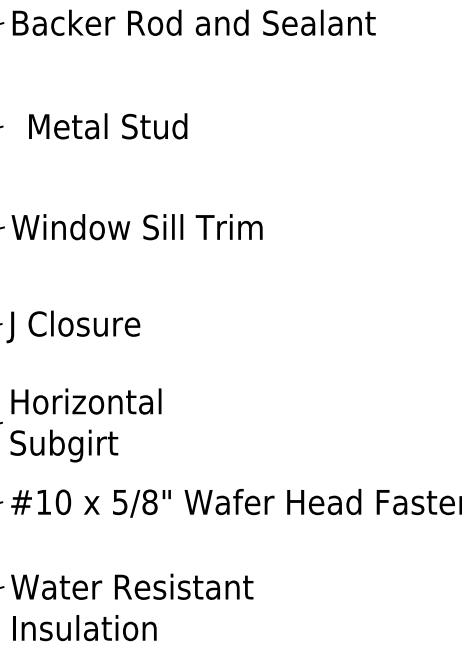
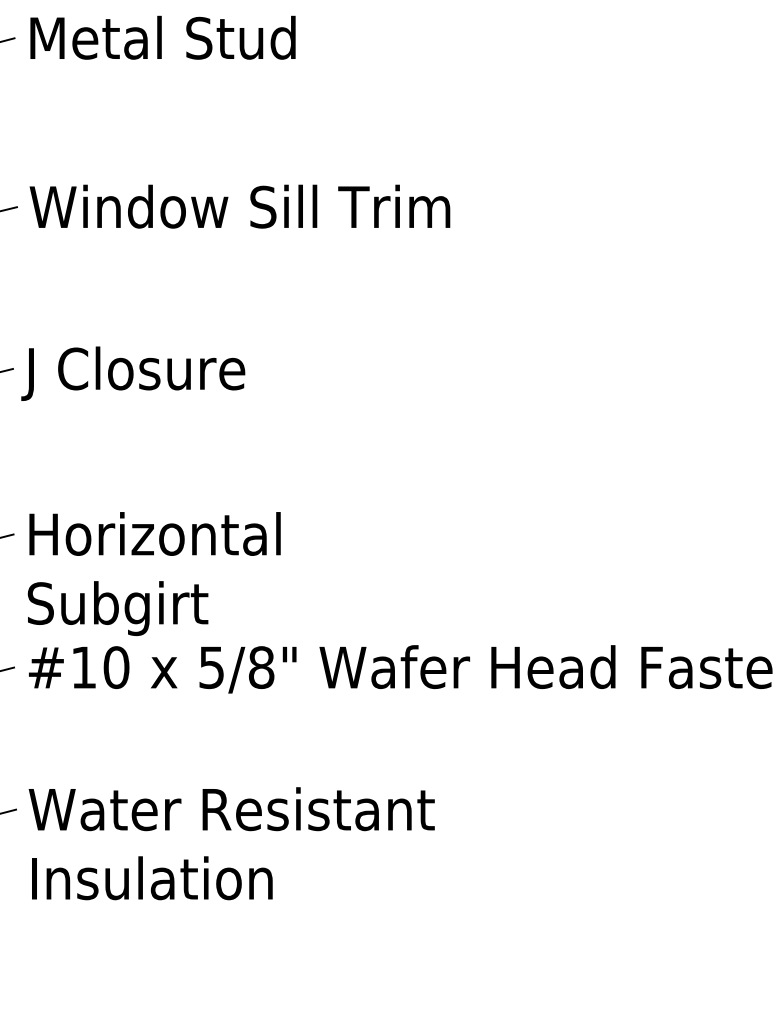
text: (108, 126) -> (163, 38), moved
text: (85, 425) -> (153, 574), moved

